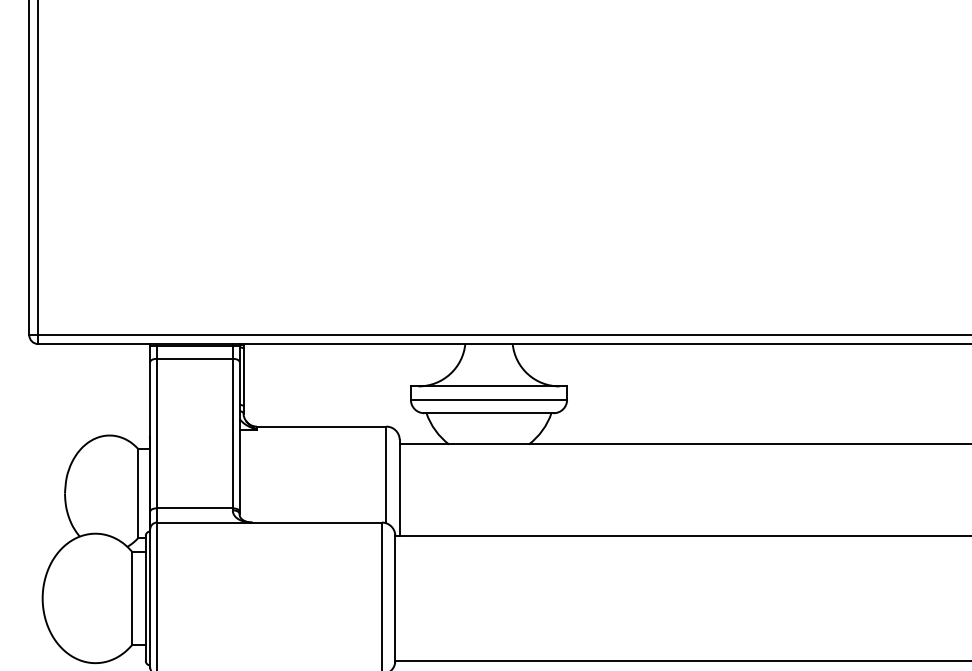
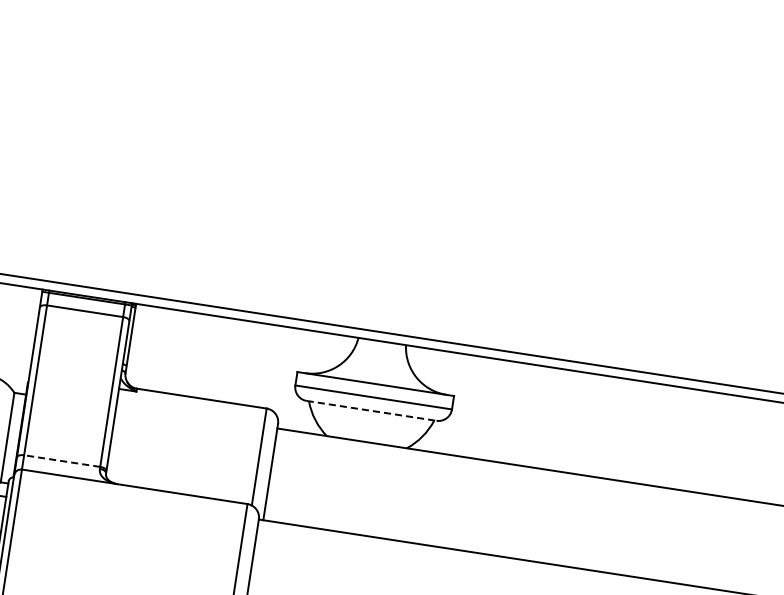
line: (489, 413) -> (372, 411), solid -> dashed
line: (194, 508) -> (61, 461), solid -> dashed

